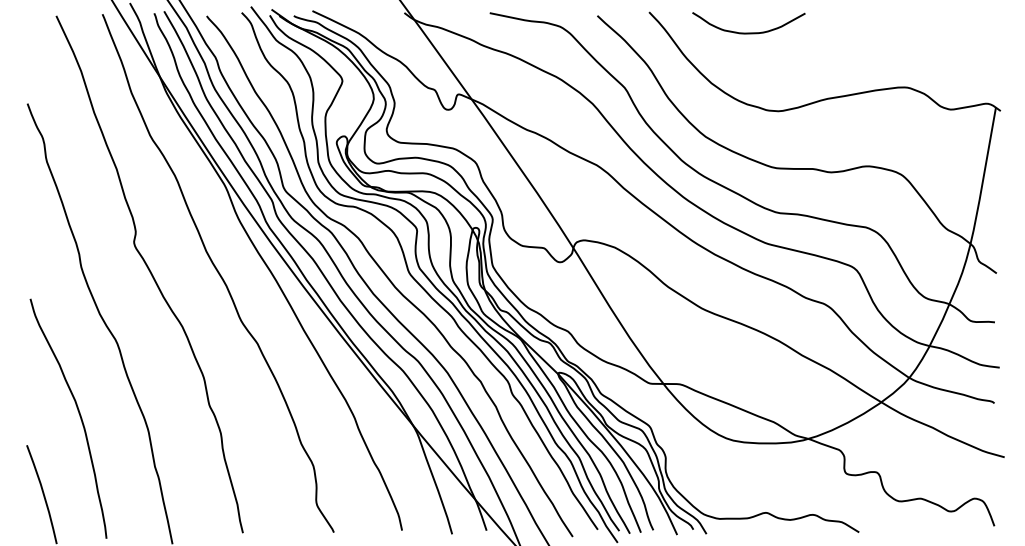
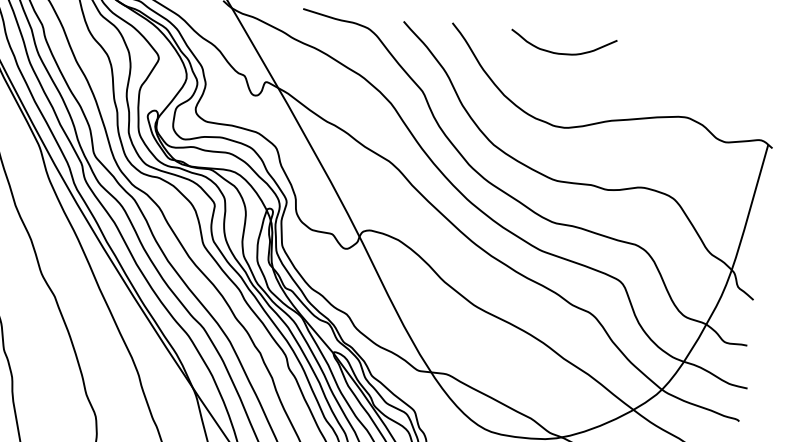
curve: (748, 32) -> (562, 53), moved

